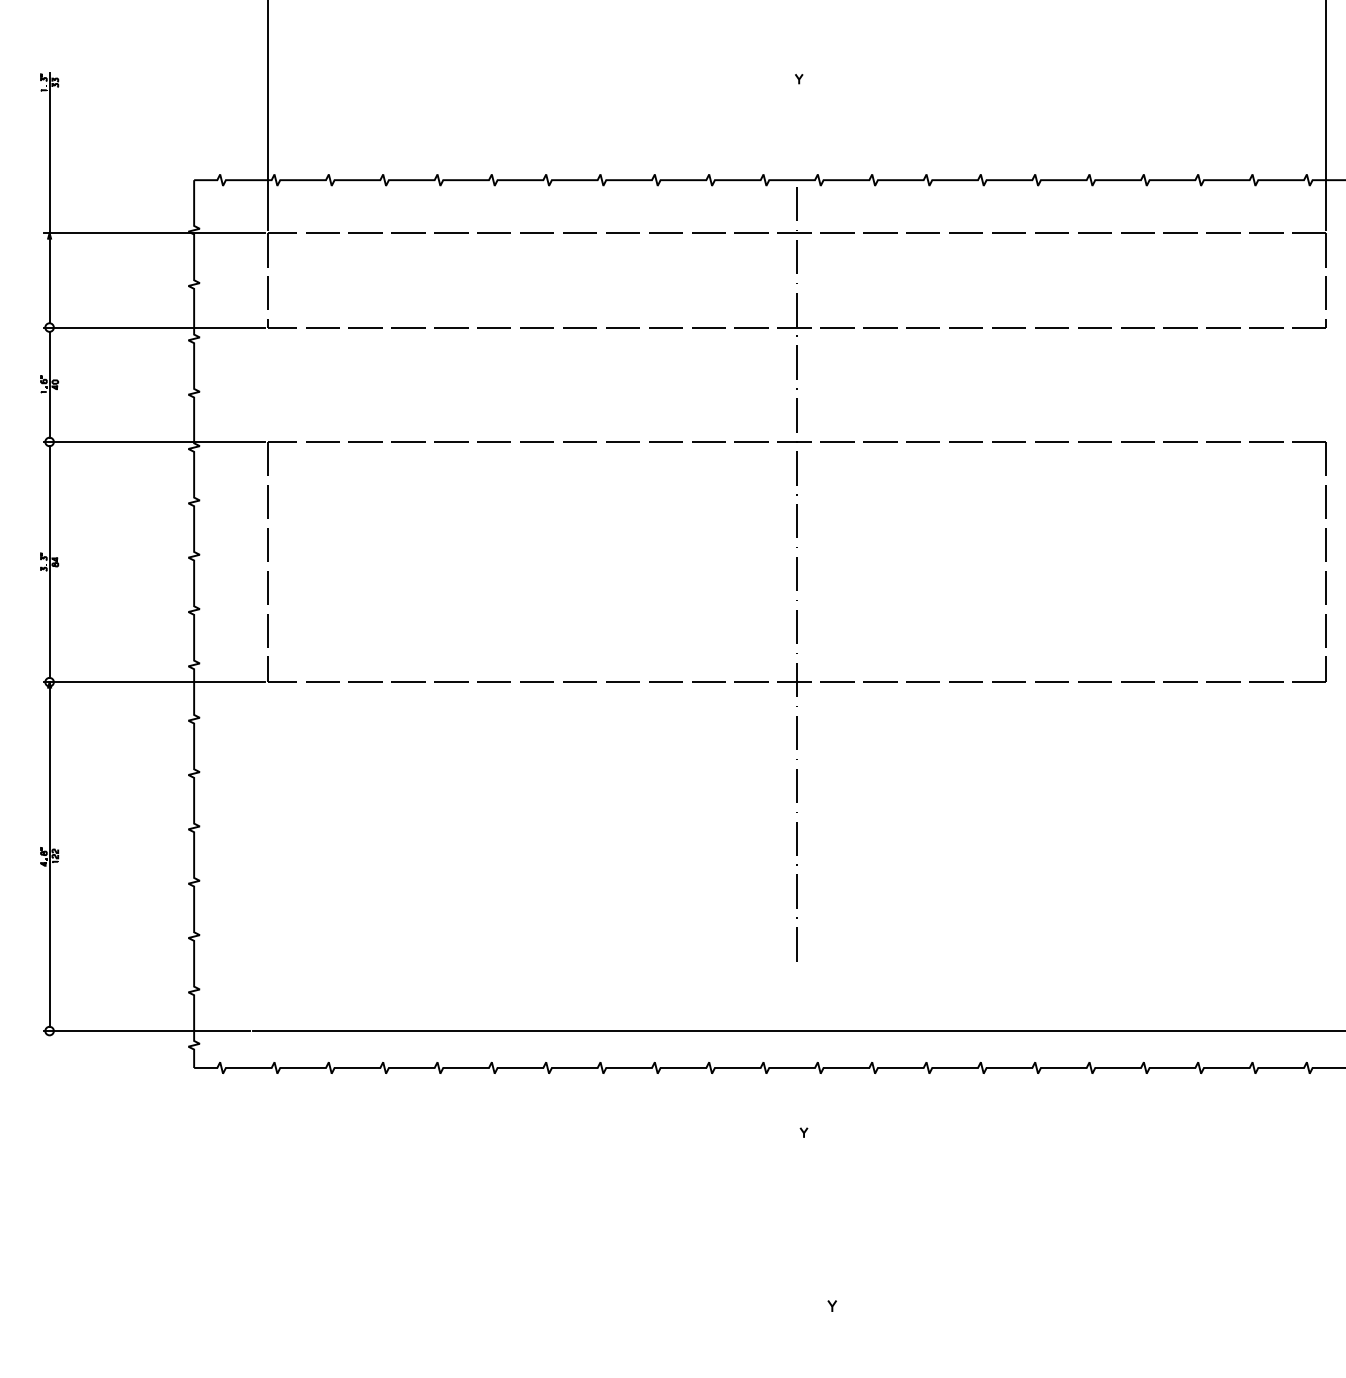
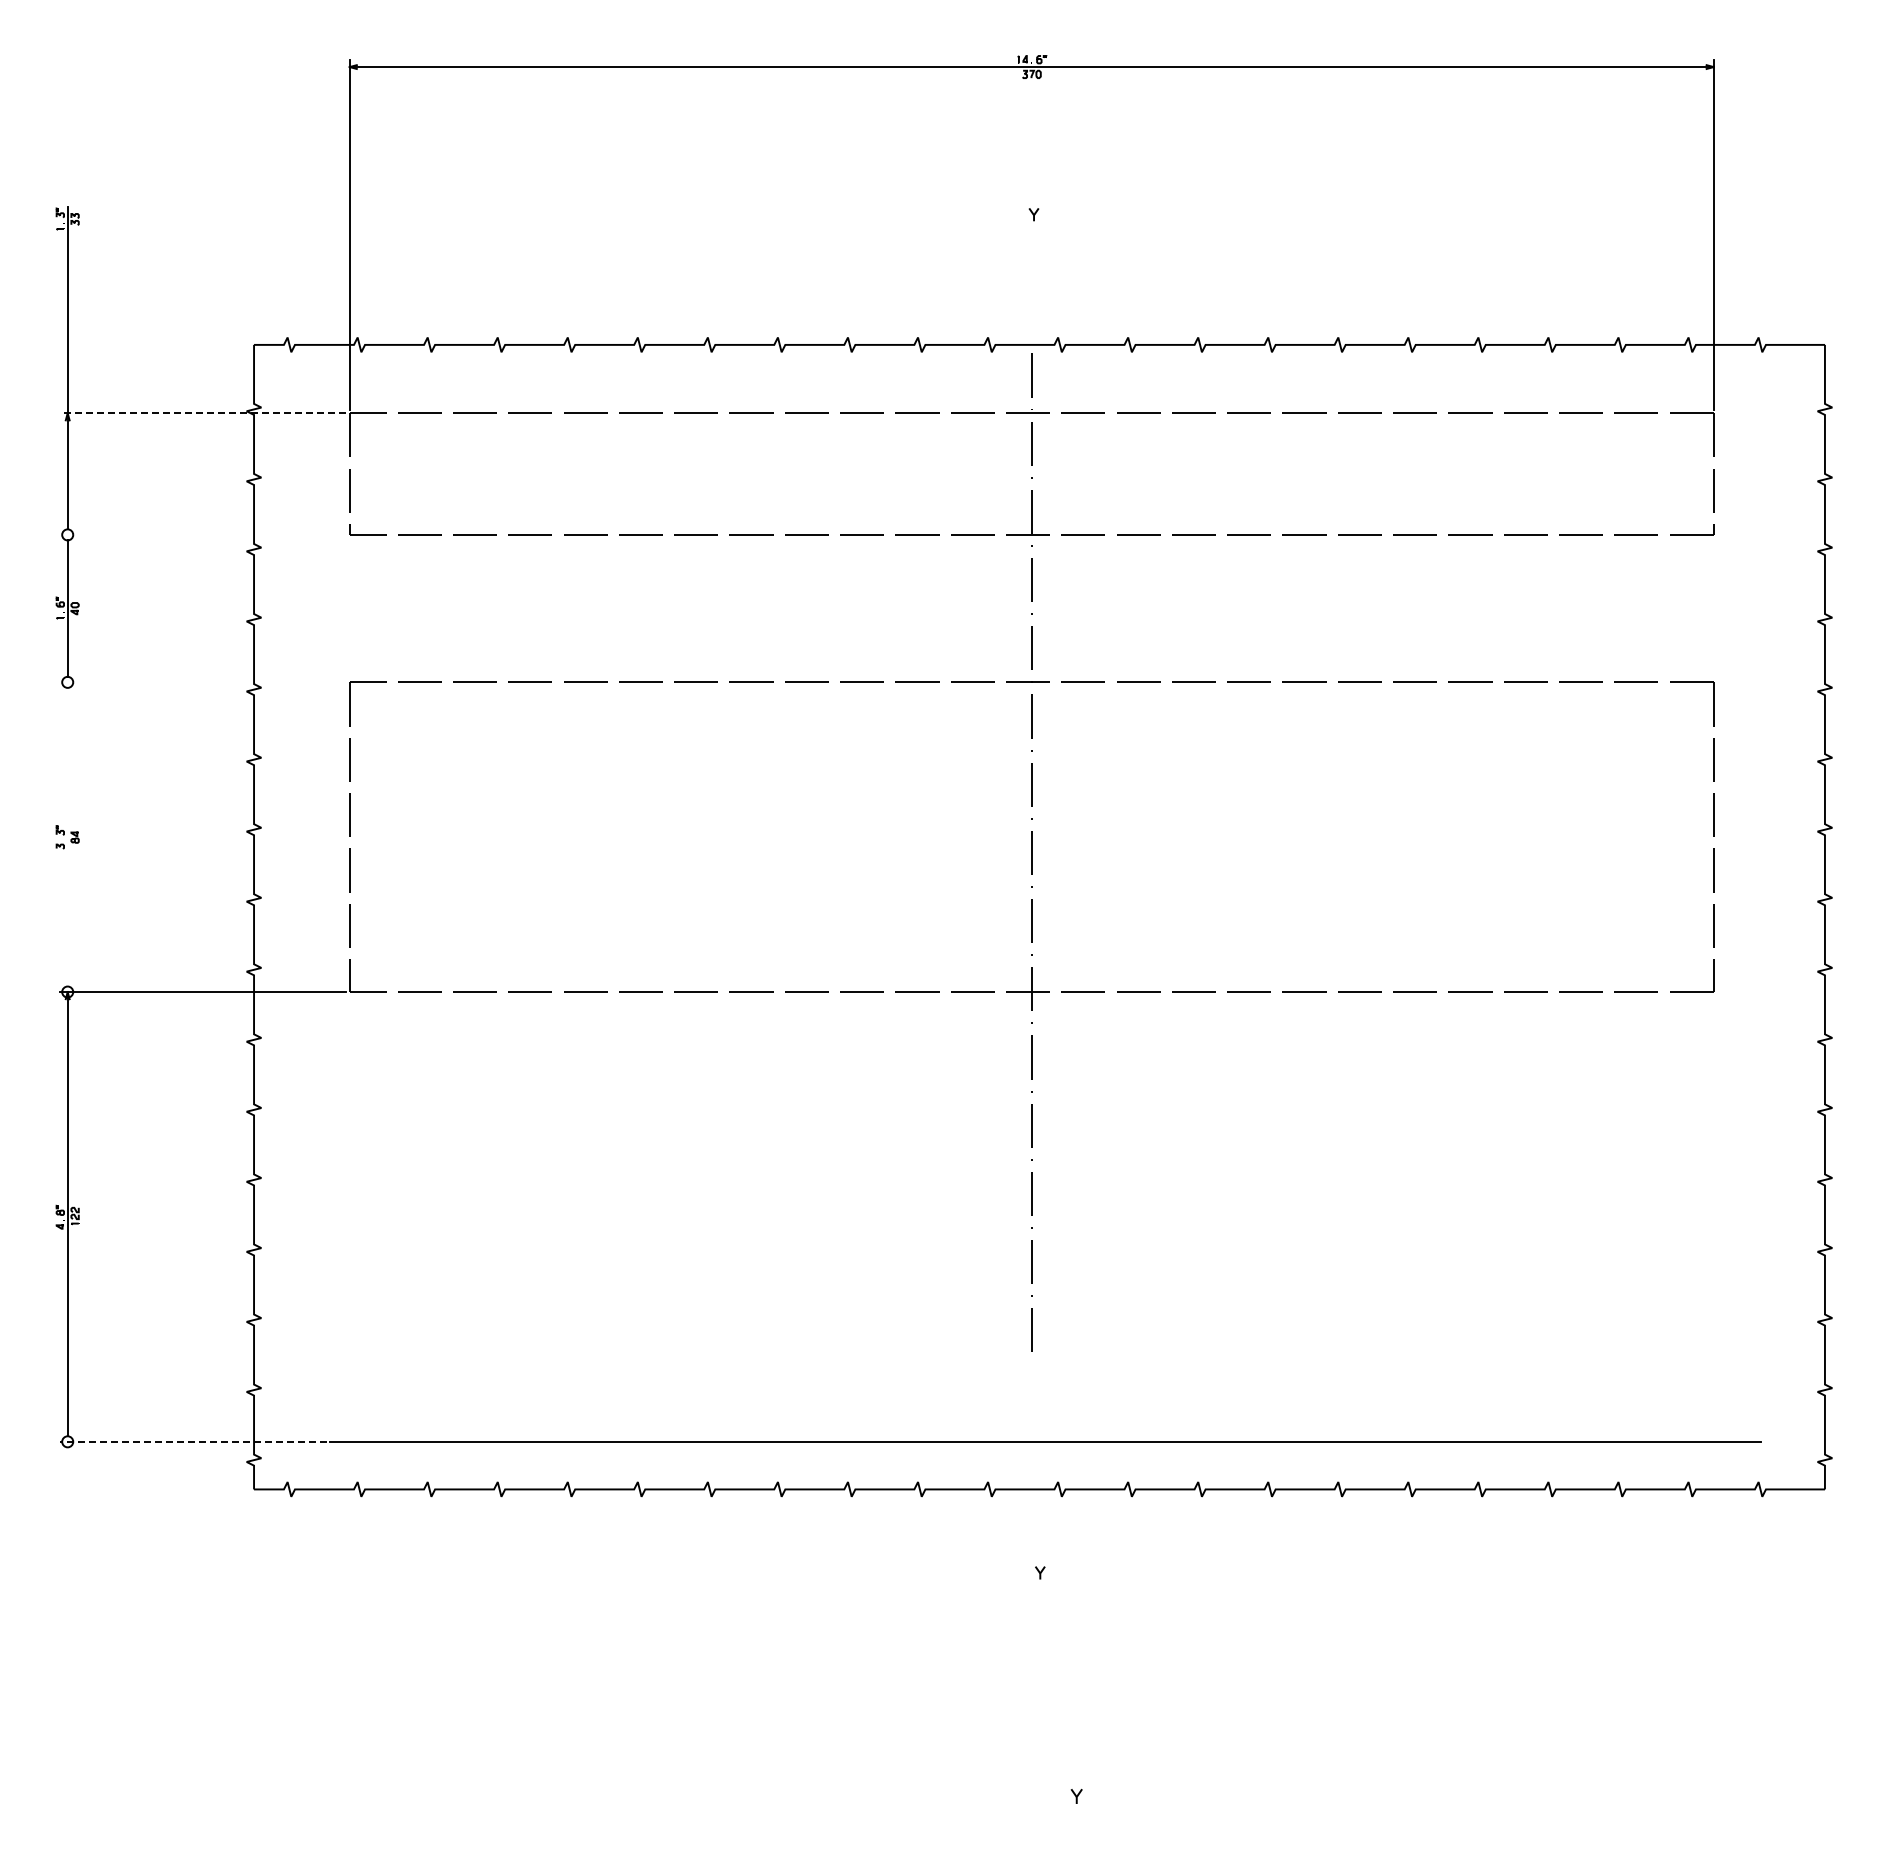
line: (154, 233) -> (203, 413), solid -> dashed
line: (154, 327) -> (203, 534), removed
line: (154, 442) -> (203, 682), removed
line: (49, 561) -> (67, 836), removed
line: (147, 1030) -> (193, 1441), solid -> dashed

